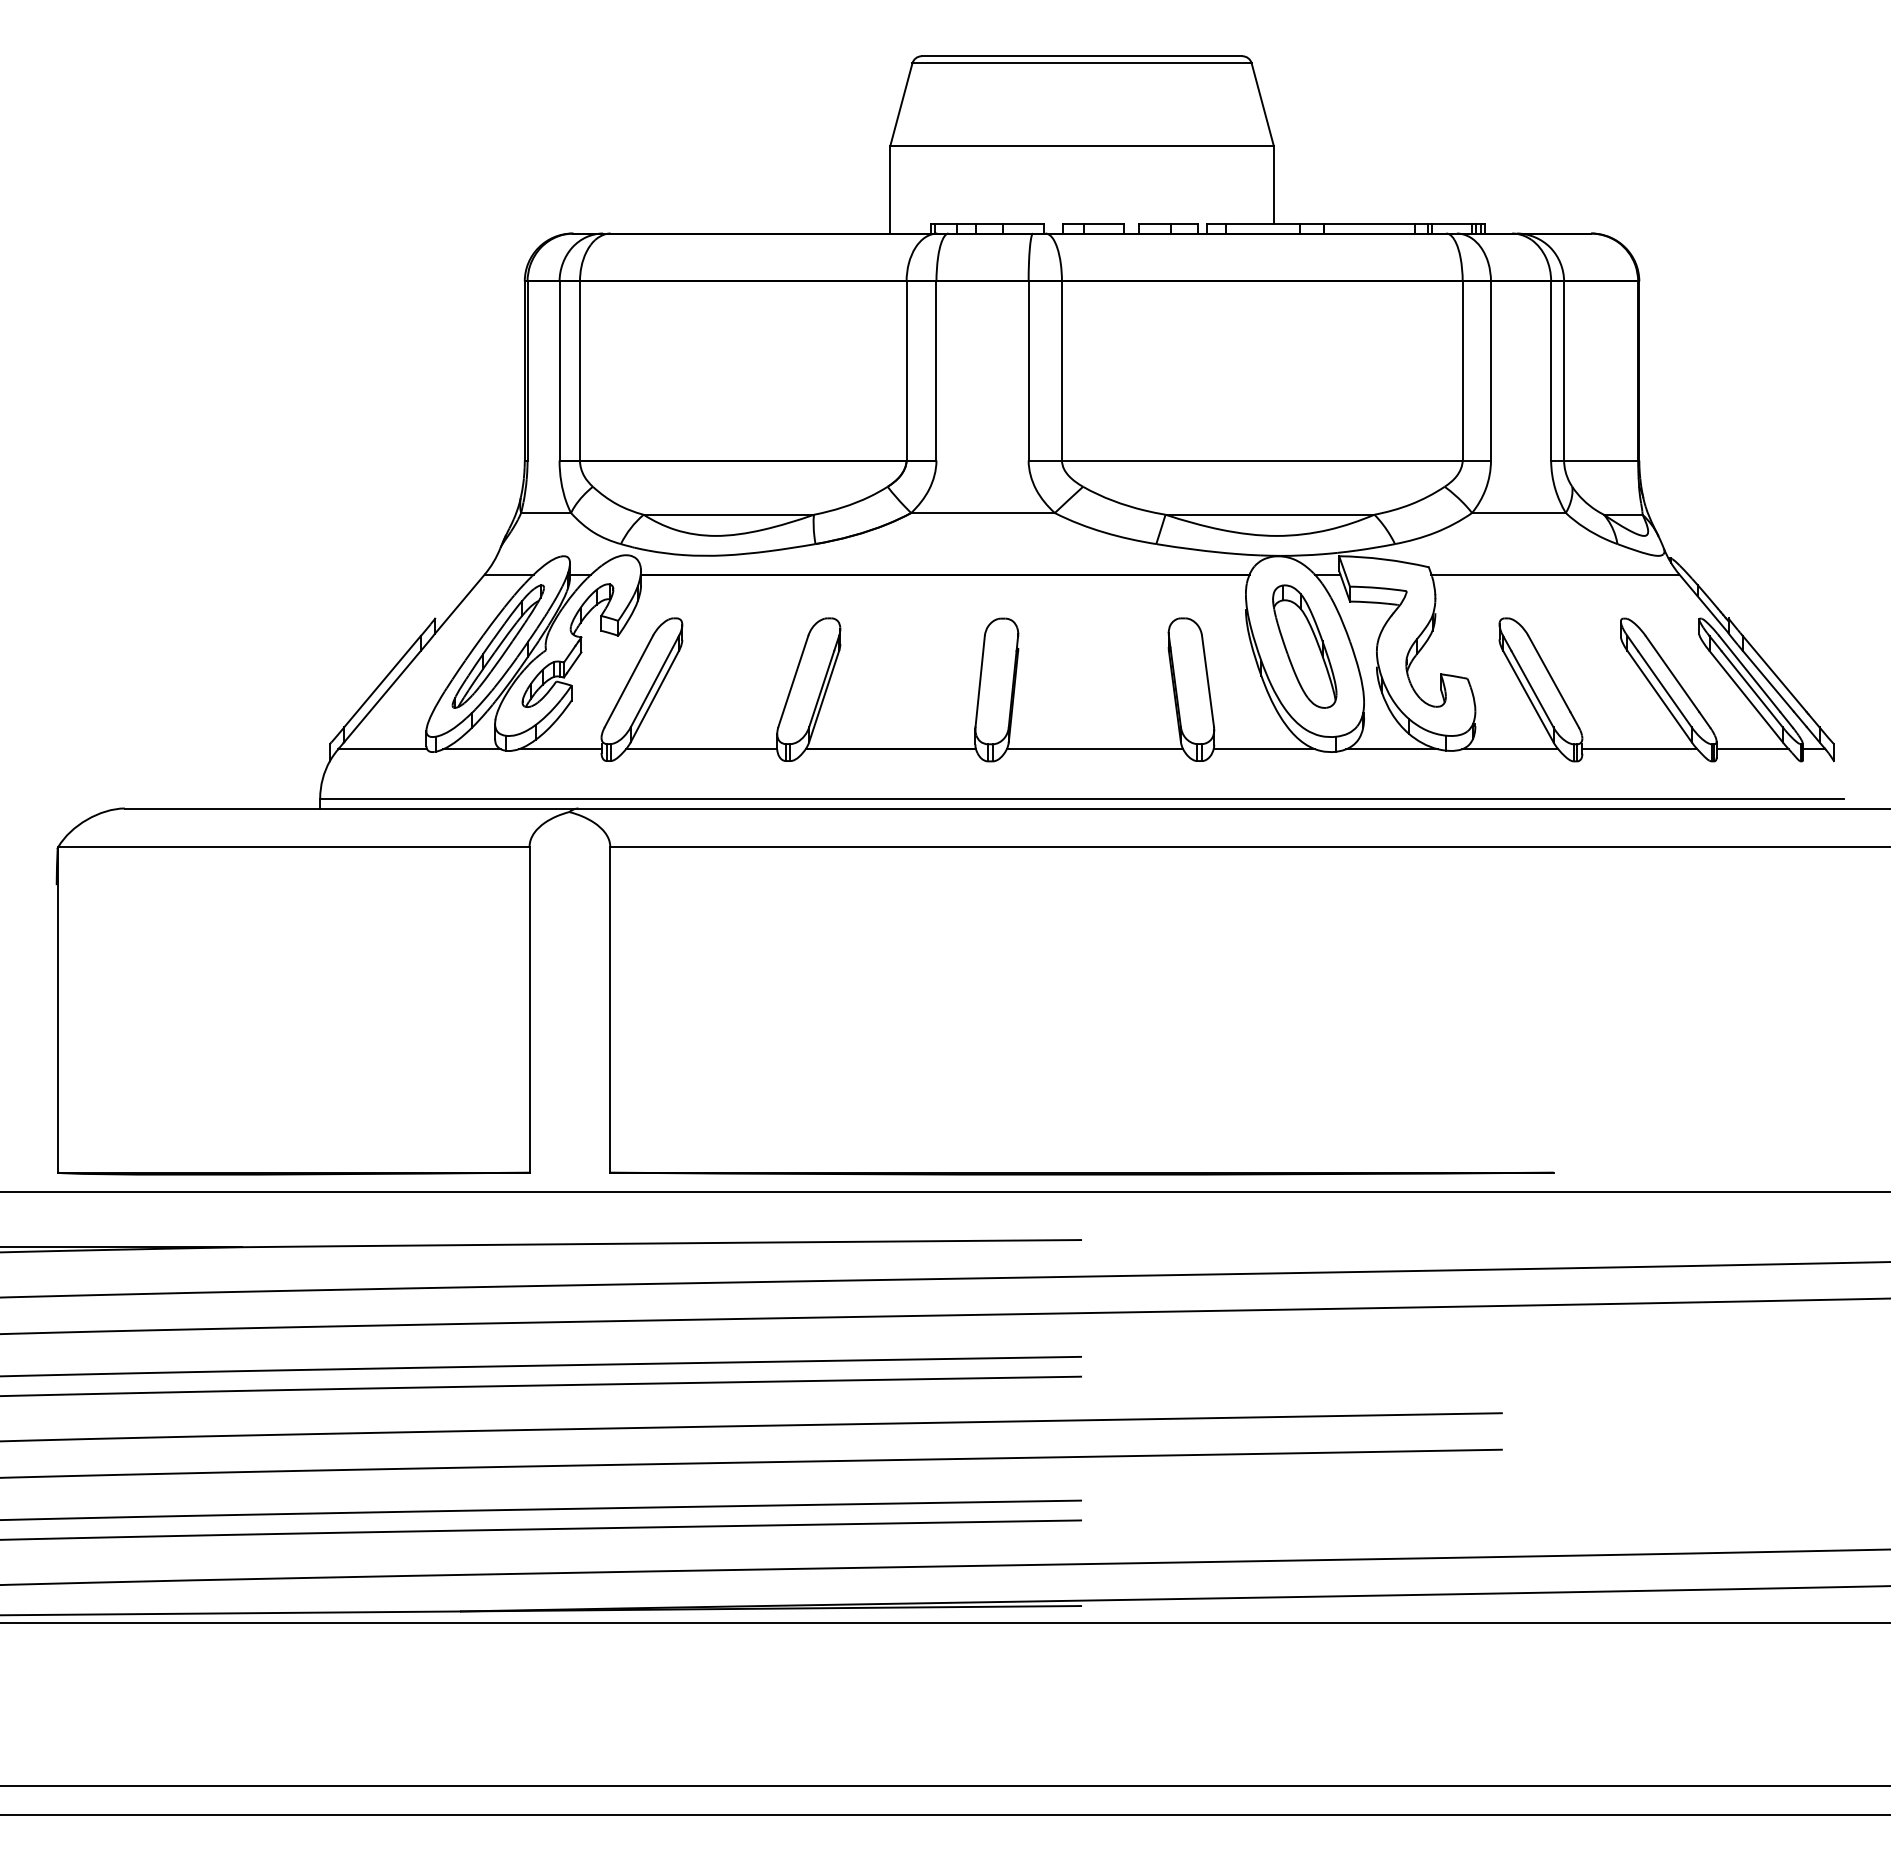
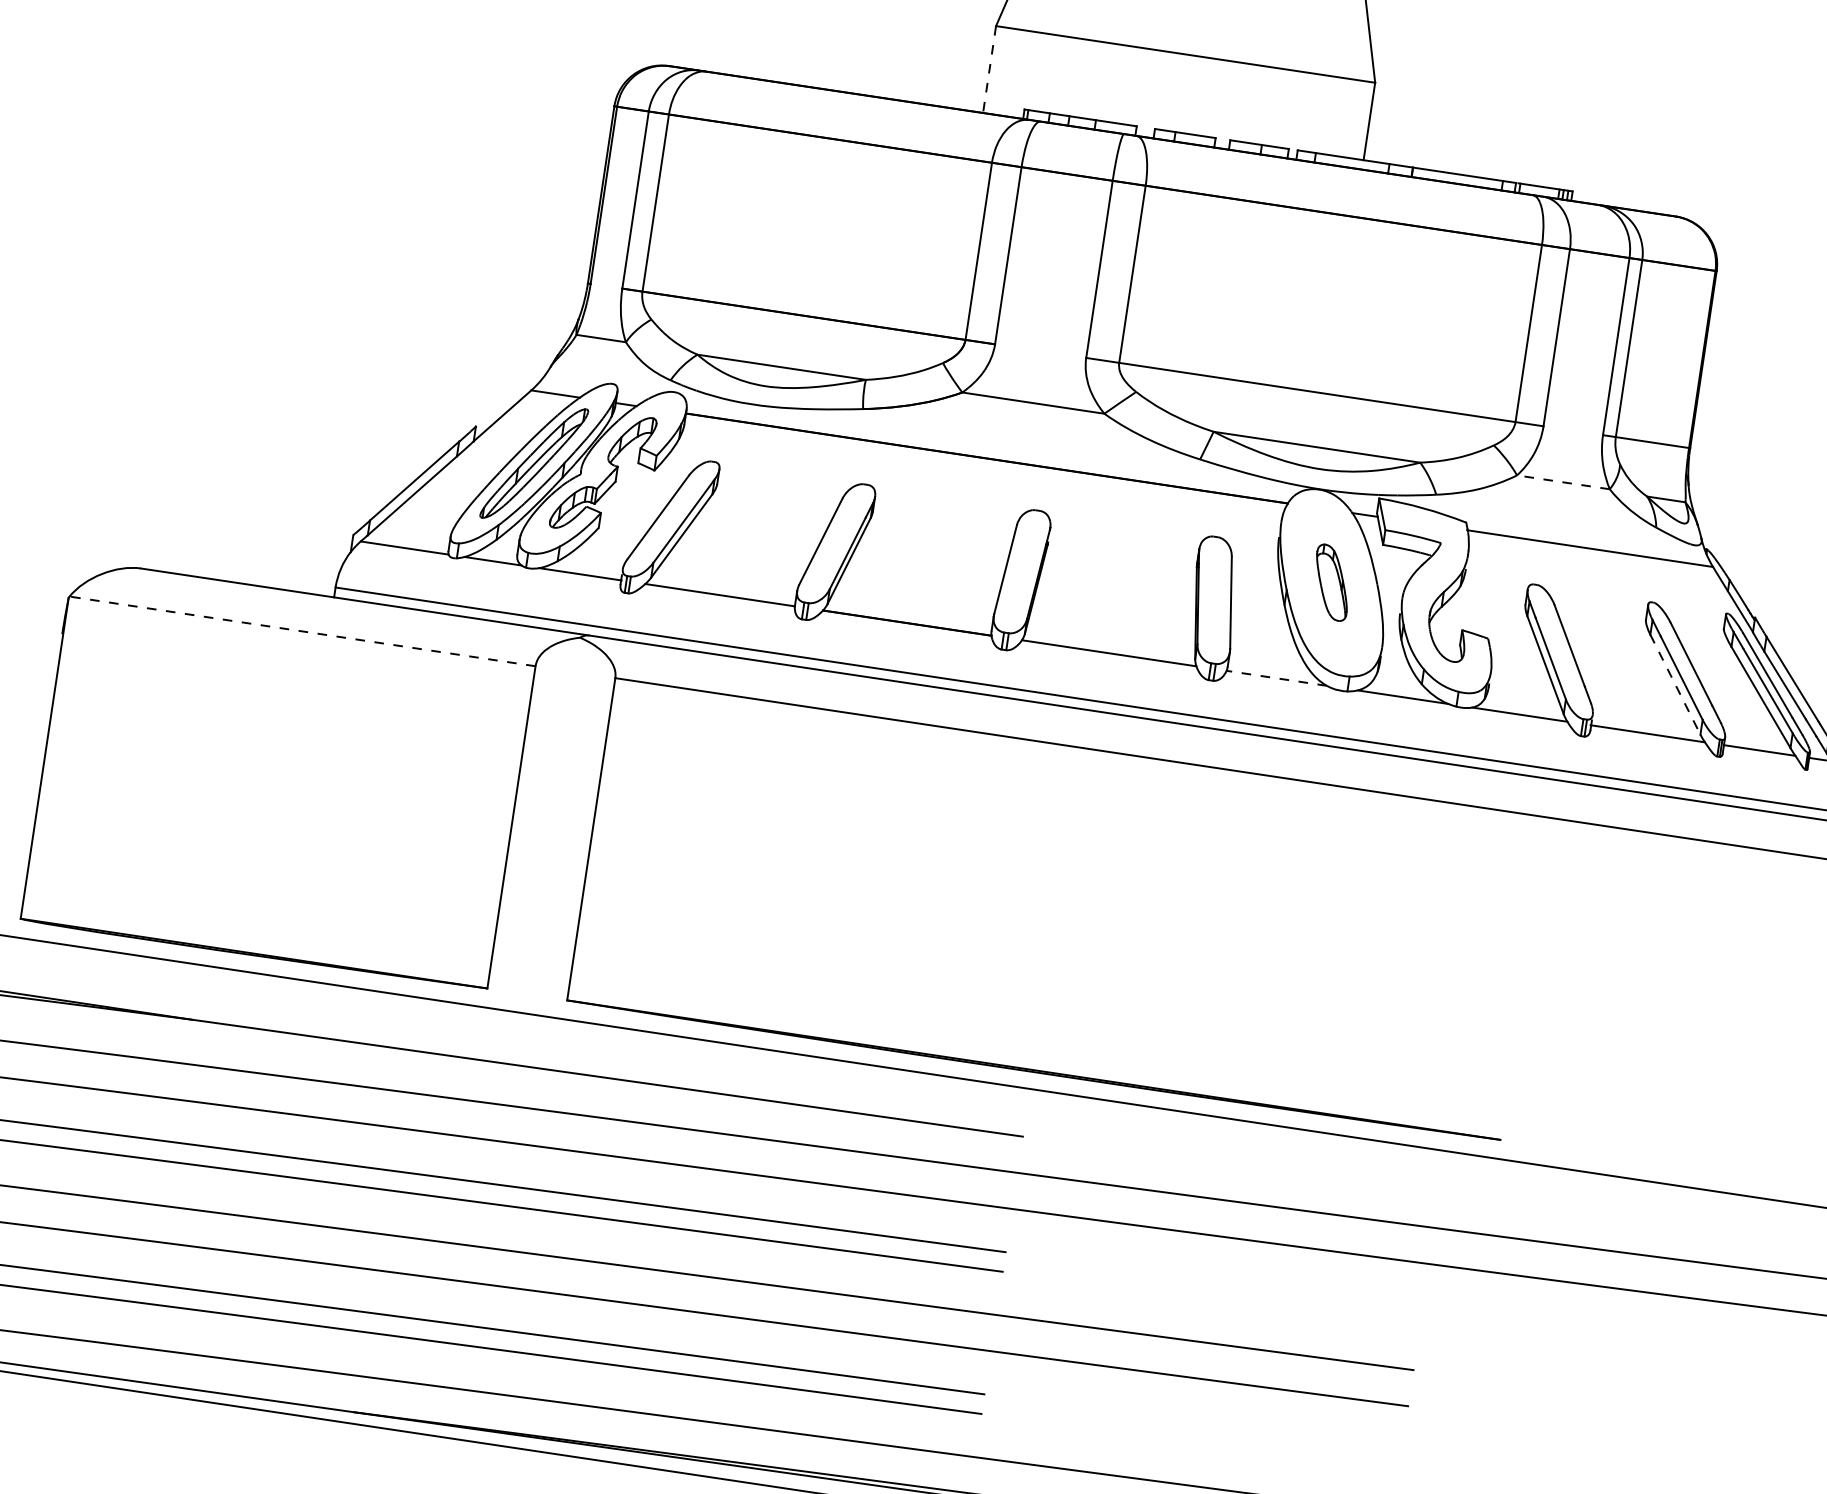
line: (890, 189) -> (989, 69), solid -> dashed
line: (1518, 513) -> (1562, 482), solid -> dashed
part: (1304, 646) -> (1331, 582), size x0.6
line: (1659, 696) -> (1675, 684), solid -> dashed
line: (1264, 749) -> (1276, 678), solid -> dashed
line: (294, 846) -> (303, 631), solid -> dashed

